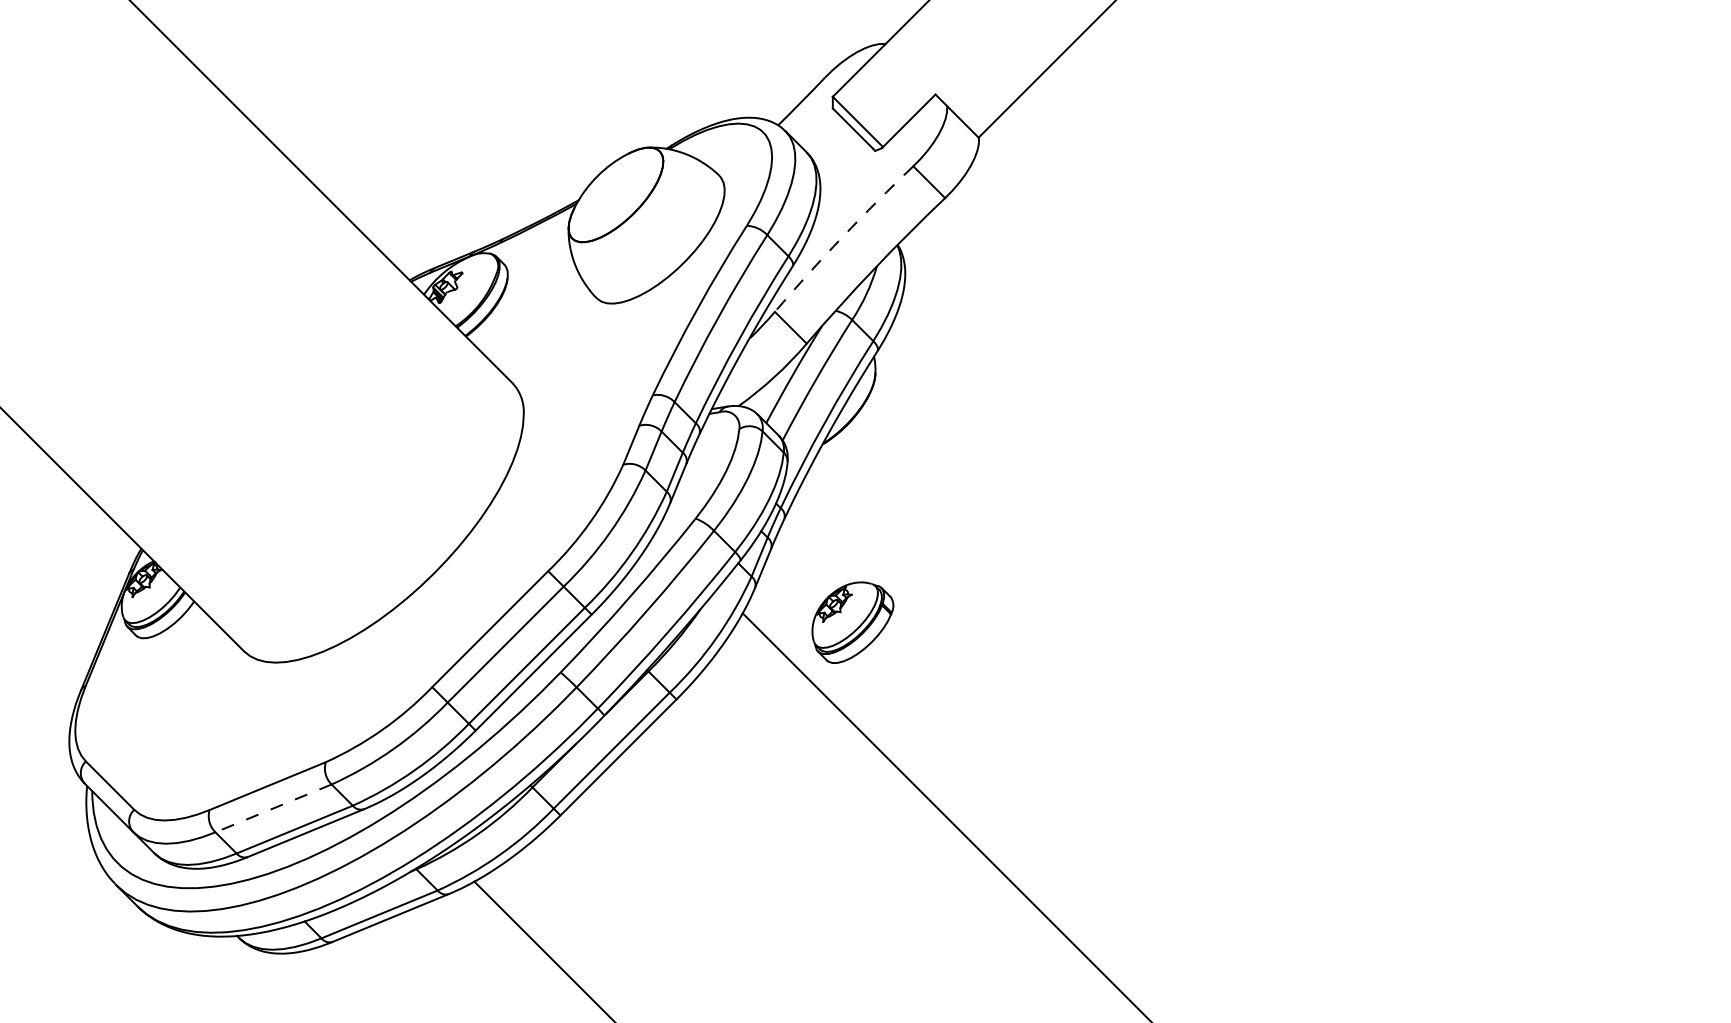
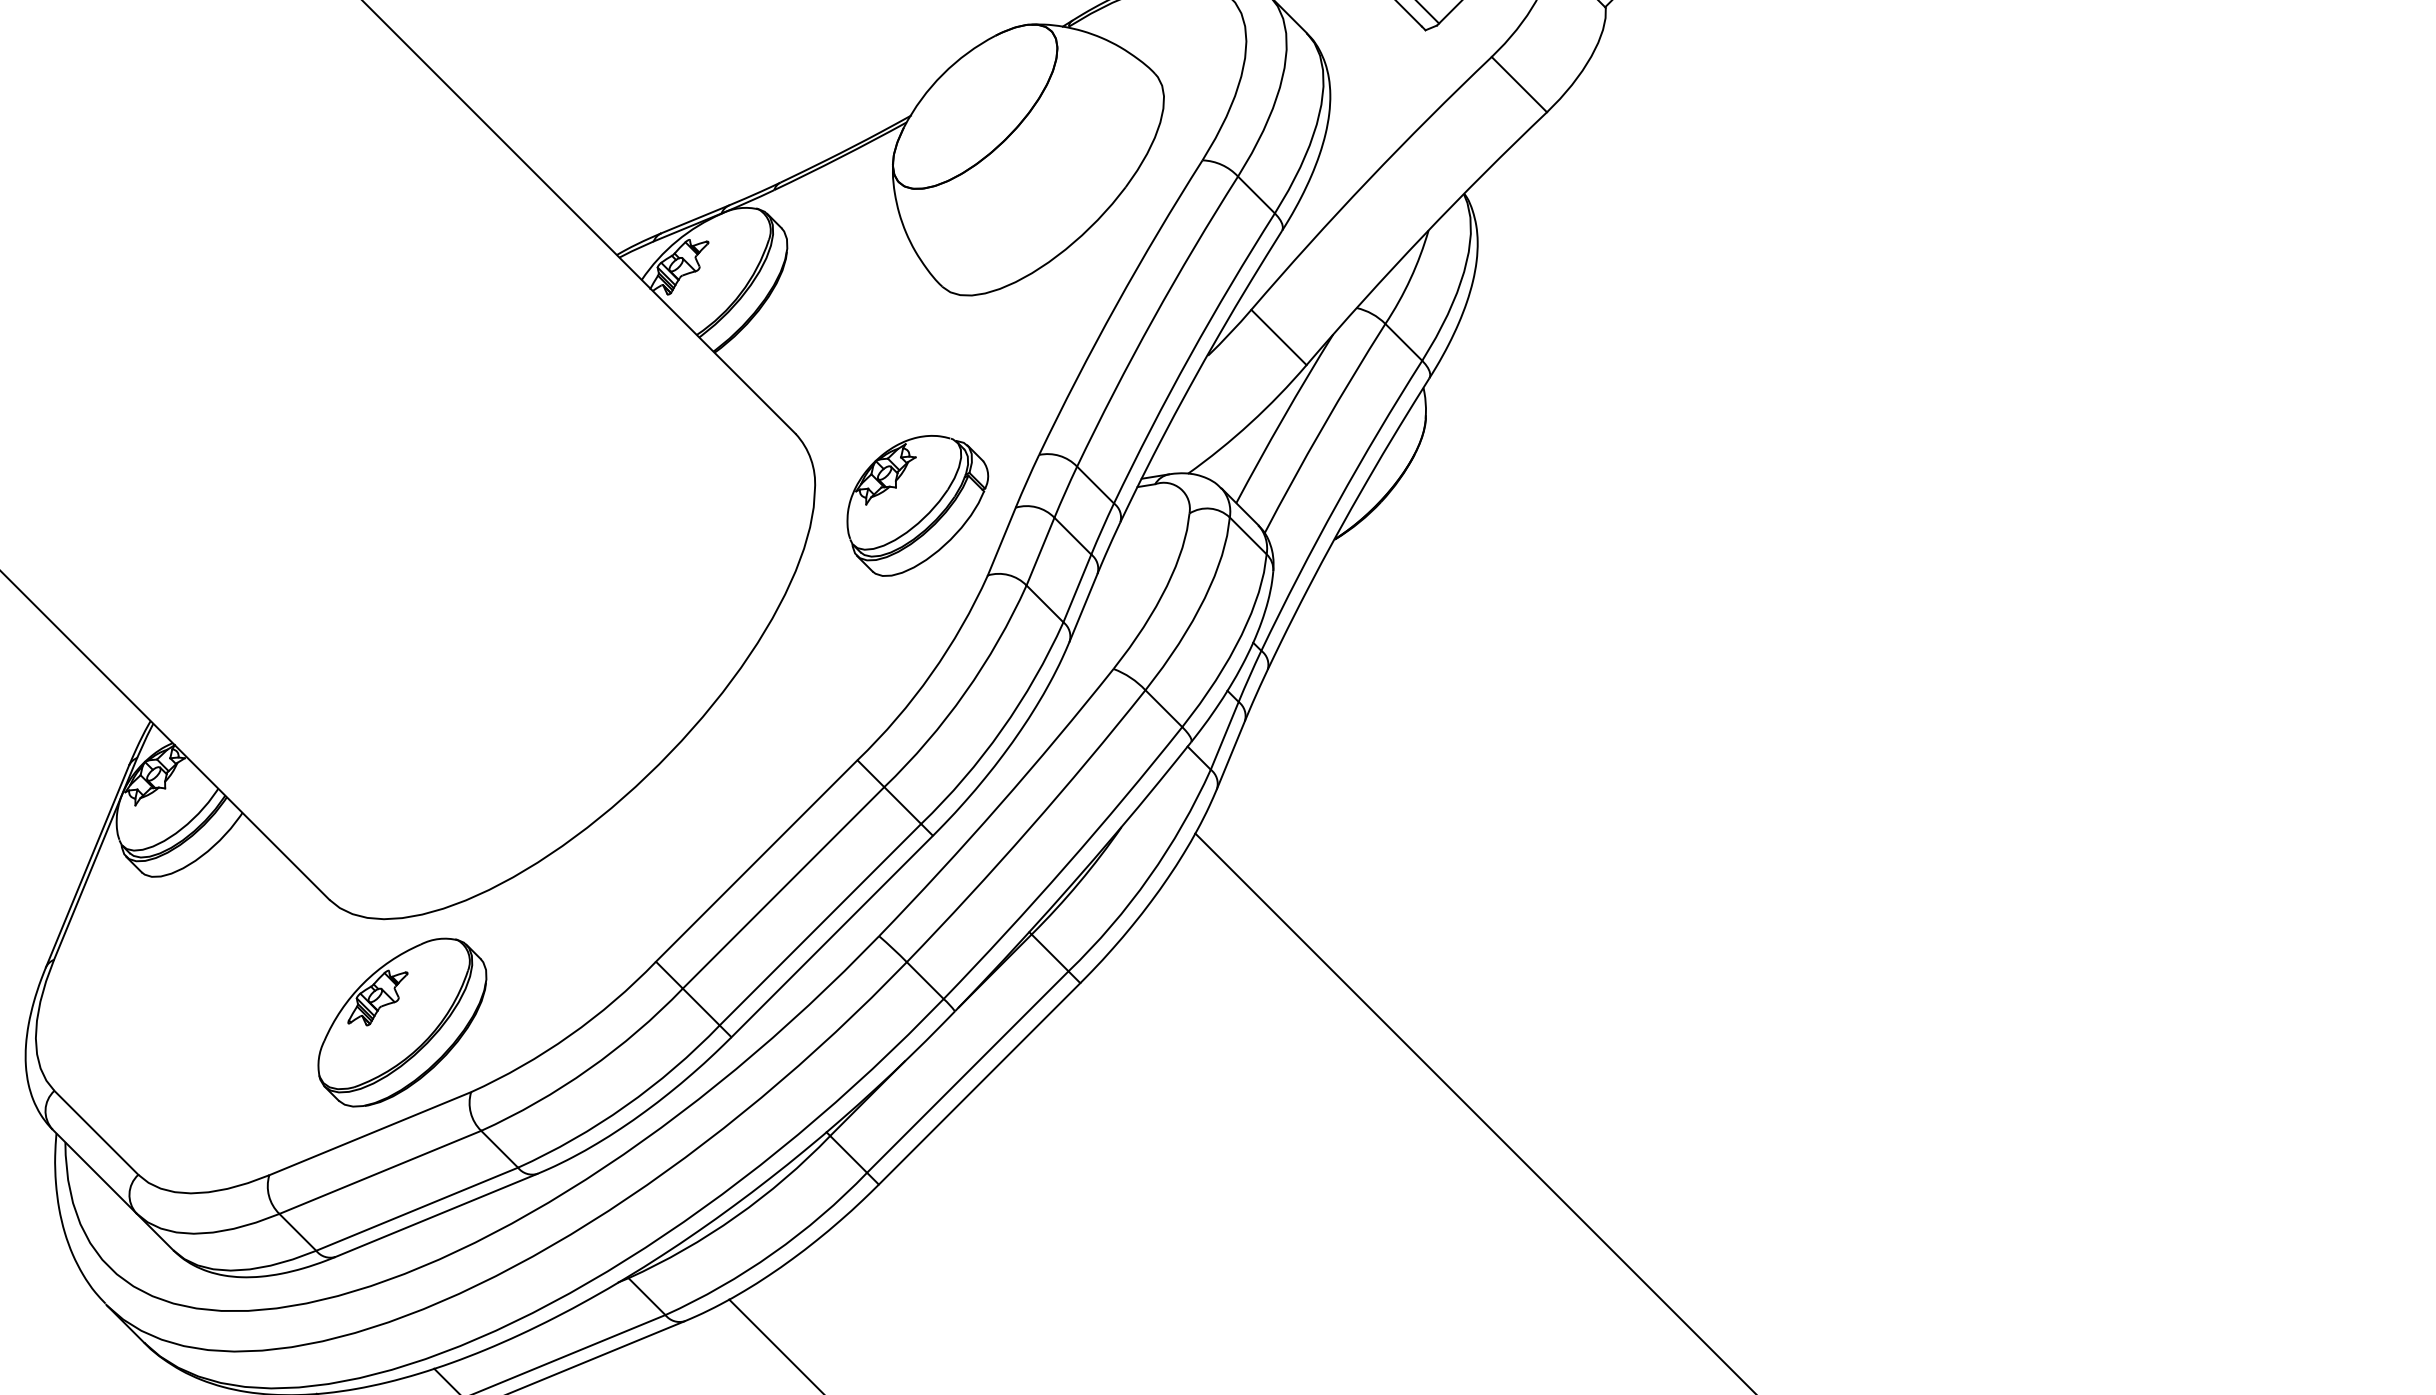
arc: (842, 237) -> (1368, 180), dashed -> solid
part: (852, 622) -> (917, 505), moved
part: (286, 722) -> (402, 1023), added
line: (273, 808) -> (380, 1172), dashed -> solid

